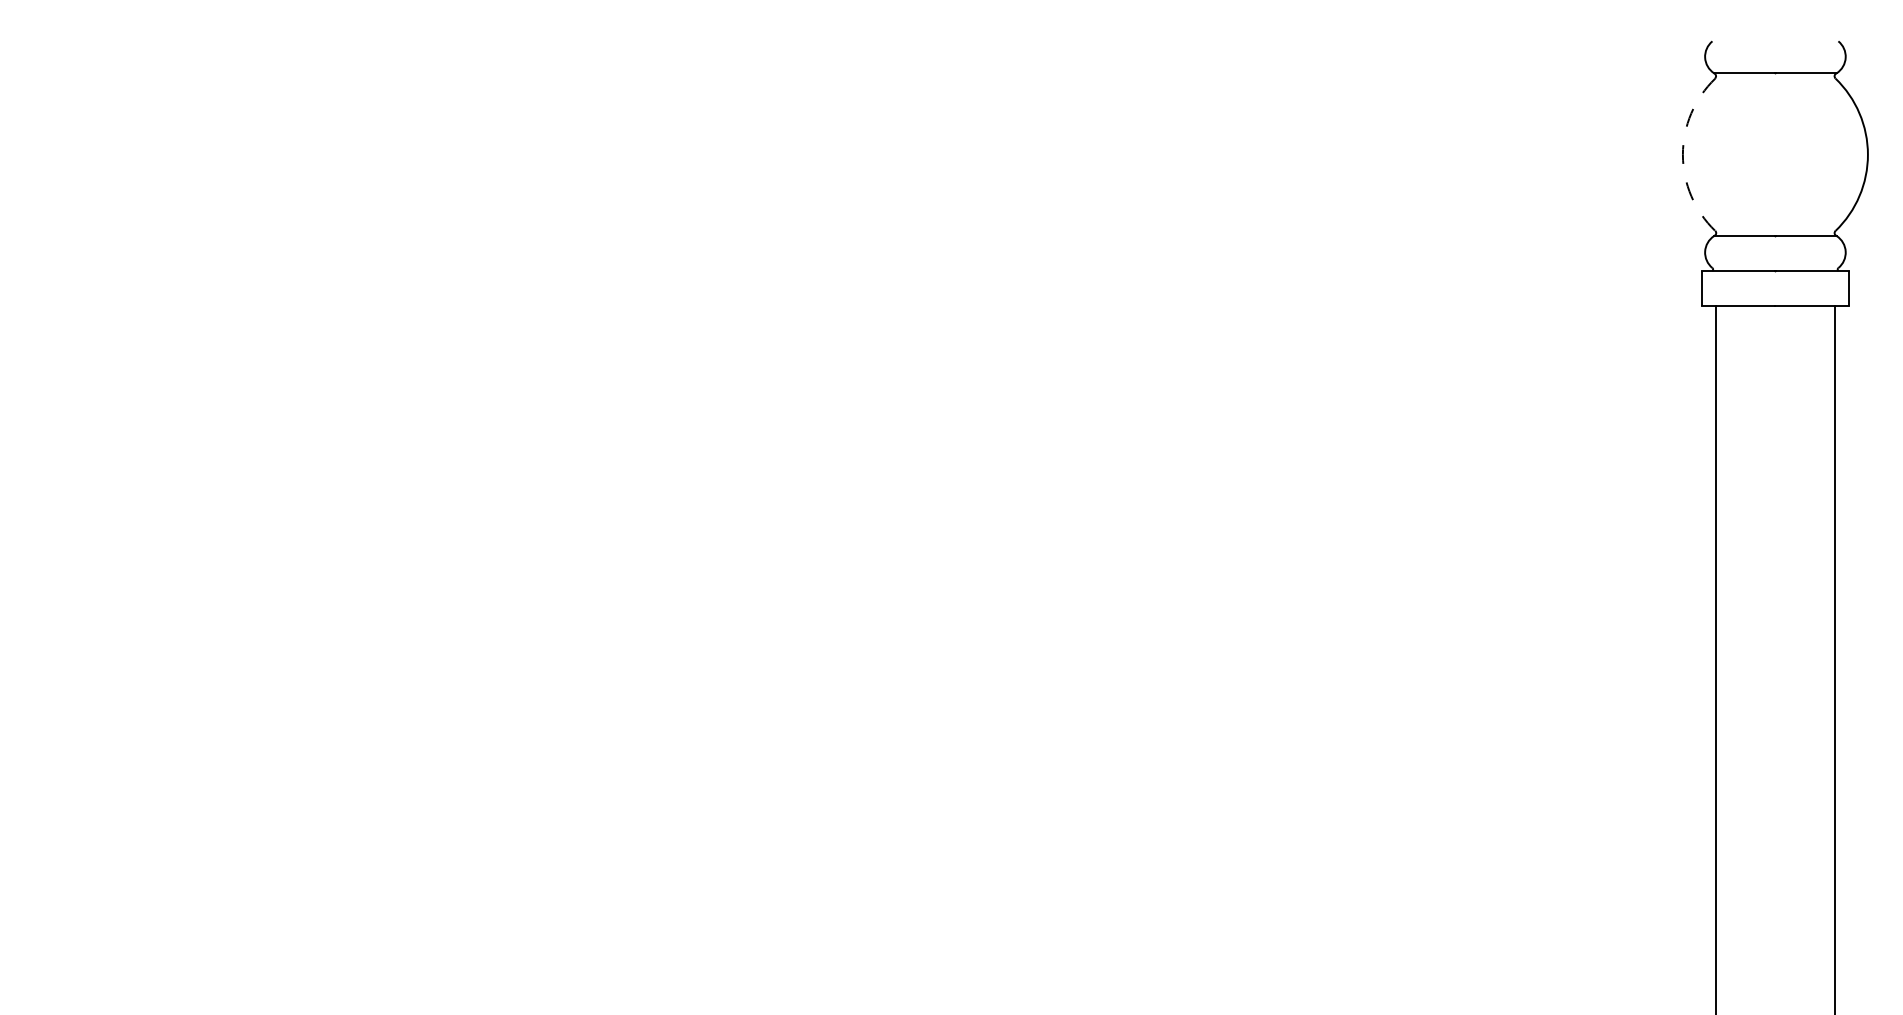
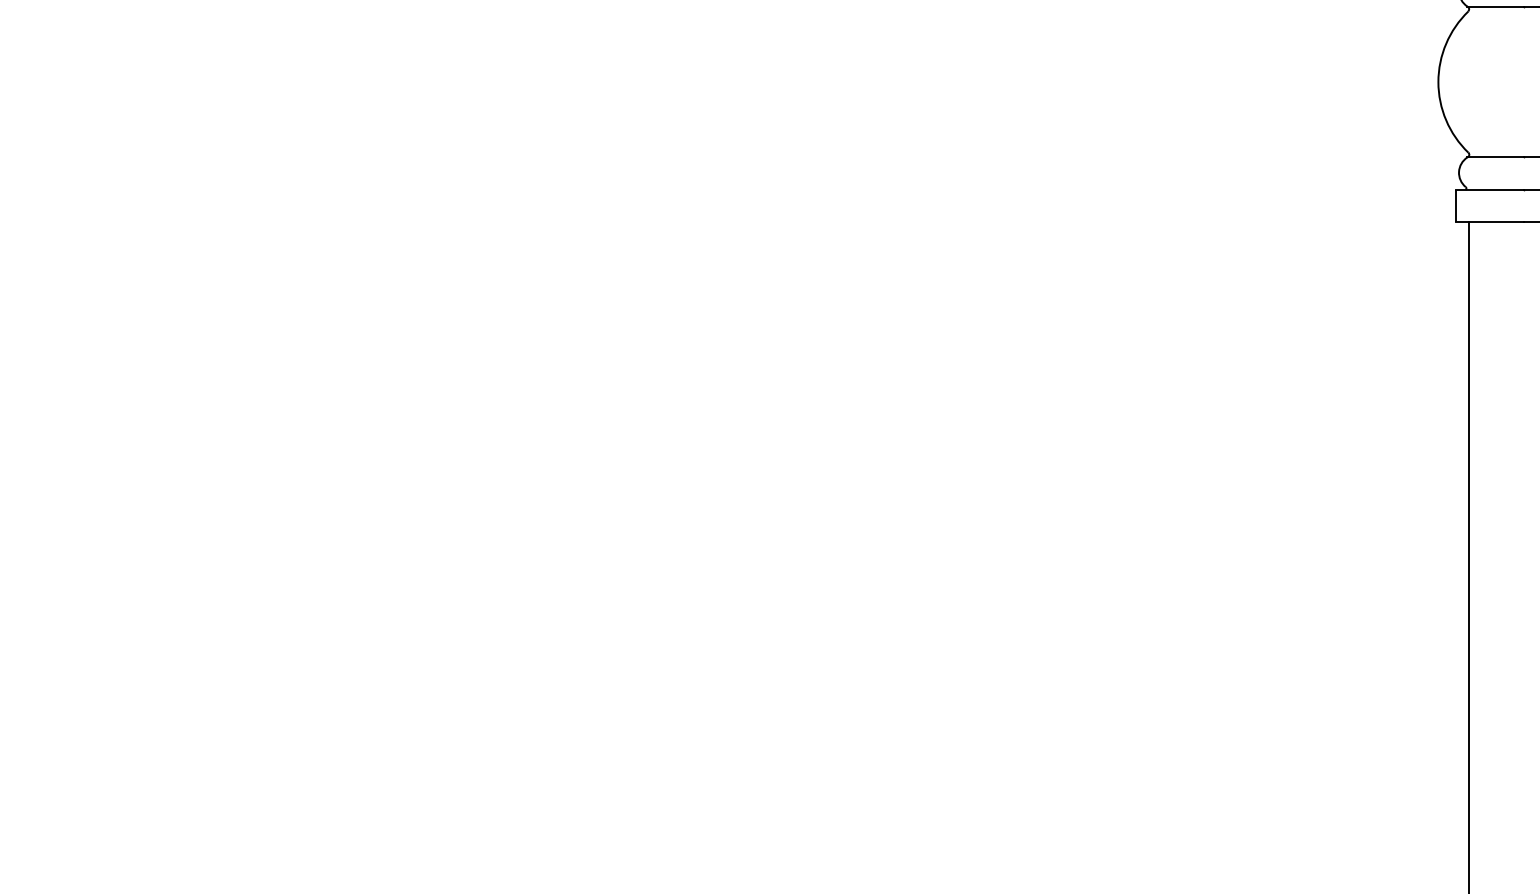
arc: (1682, 154) -> (1438, 81), dashed -> solid

